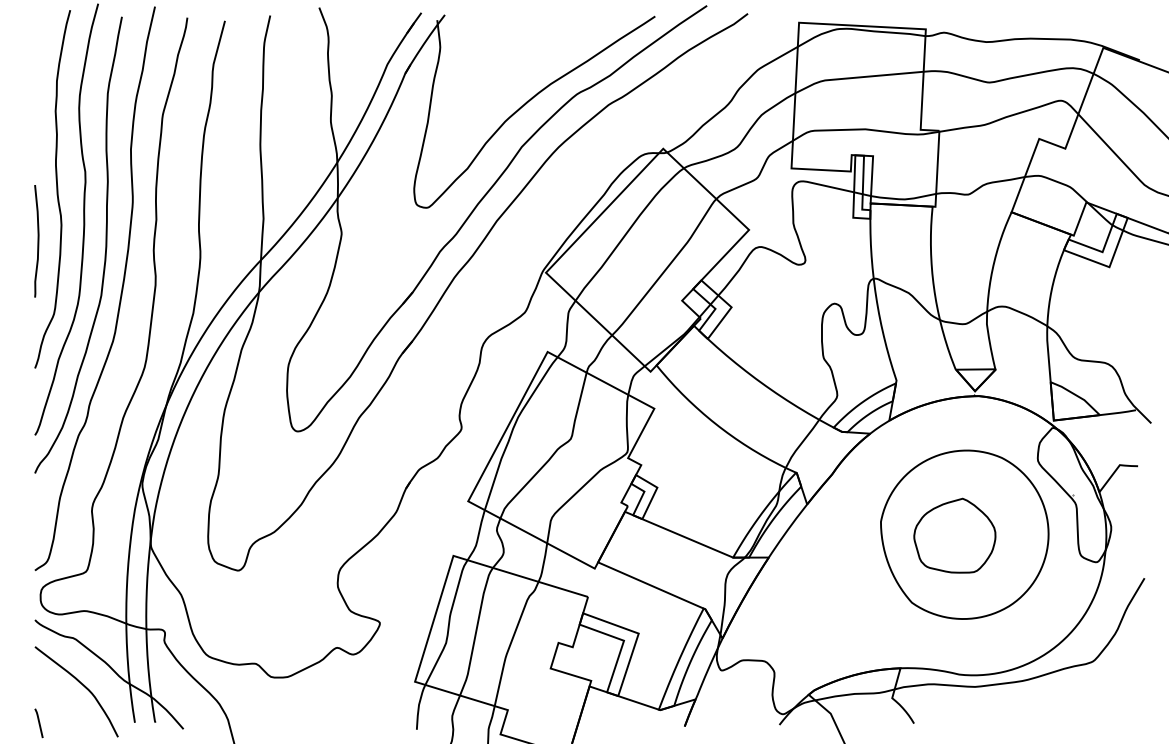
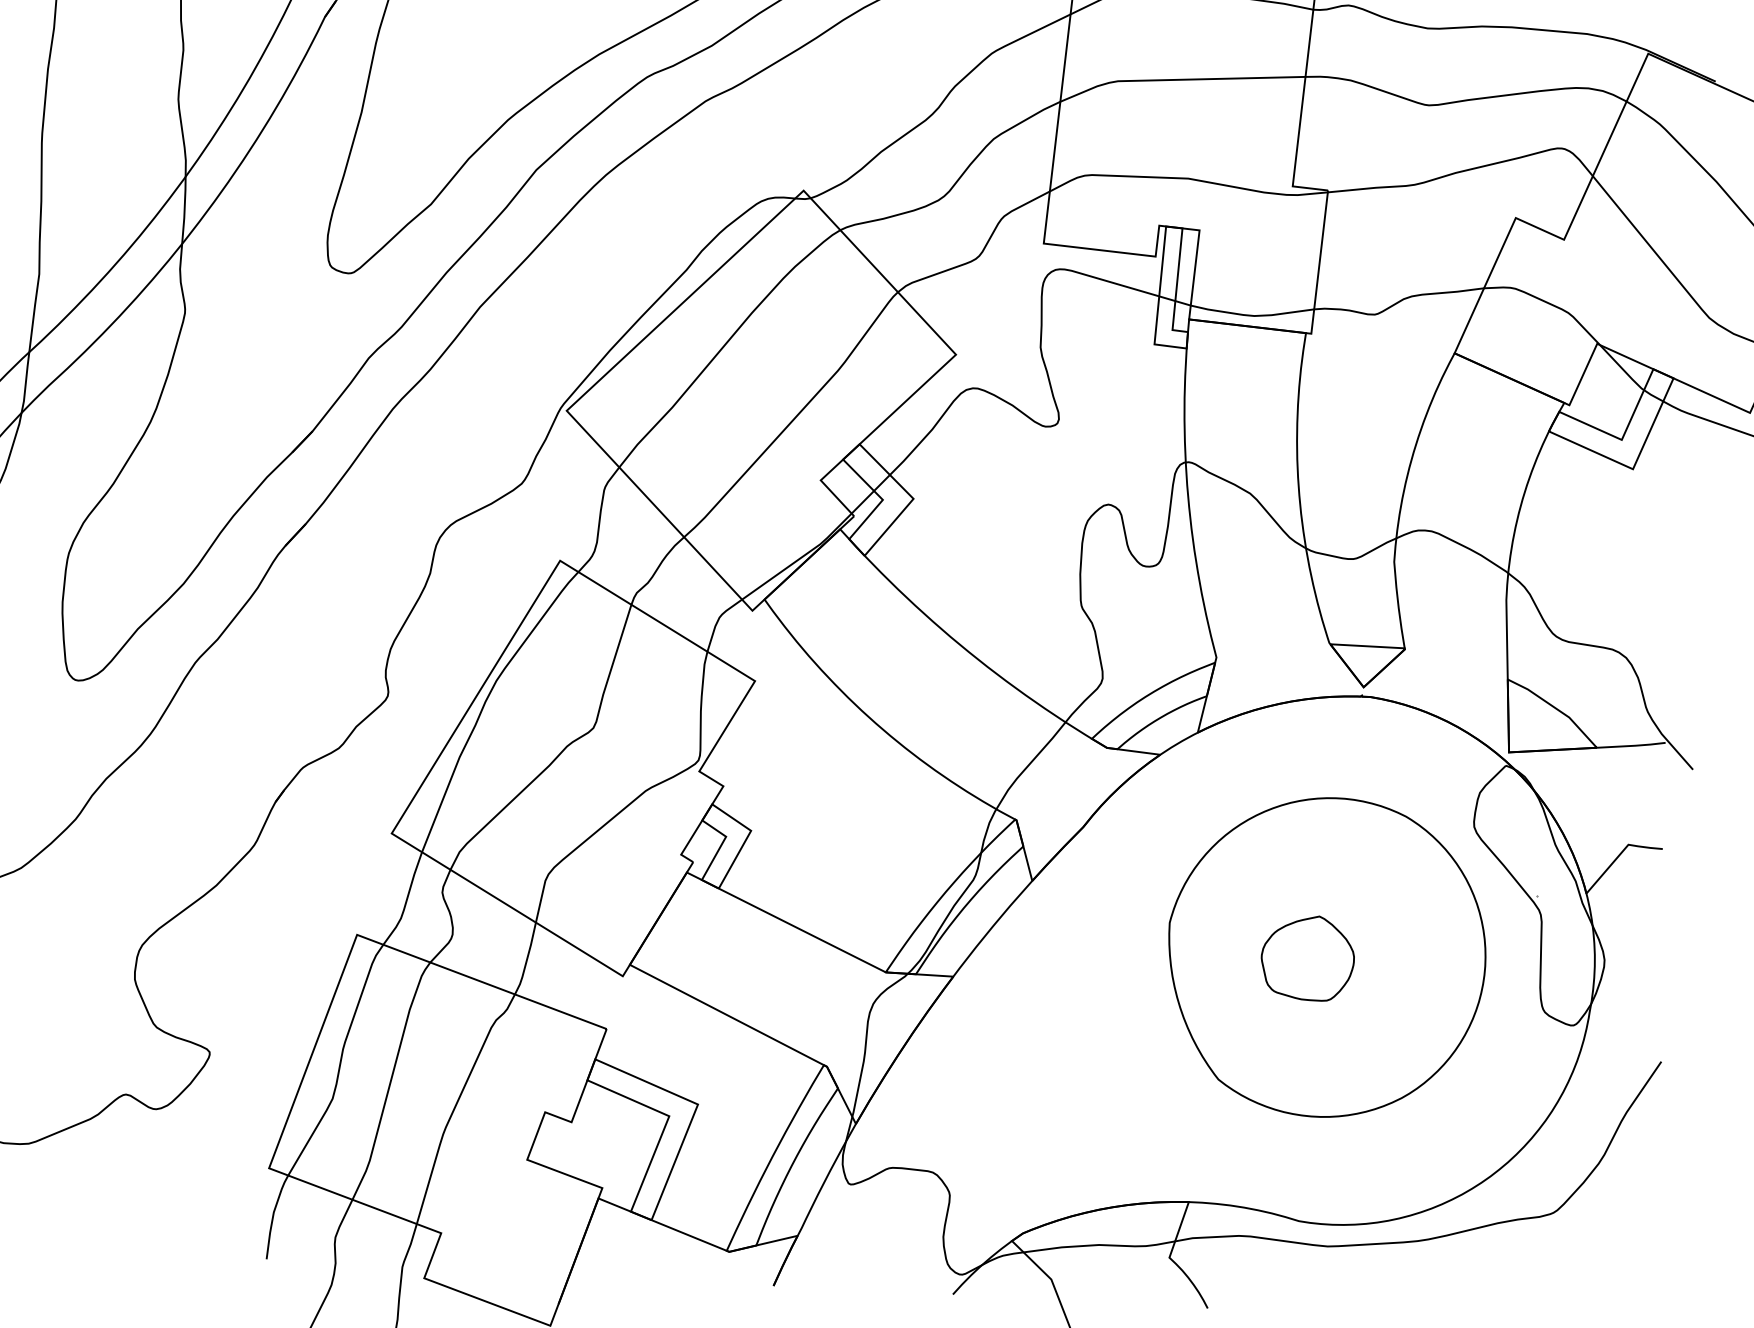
part: (954, 535) -> (1307, 957), size x0.6

